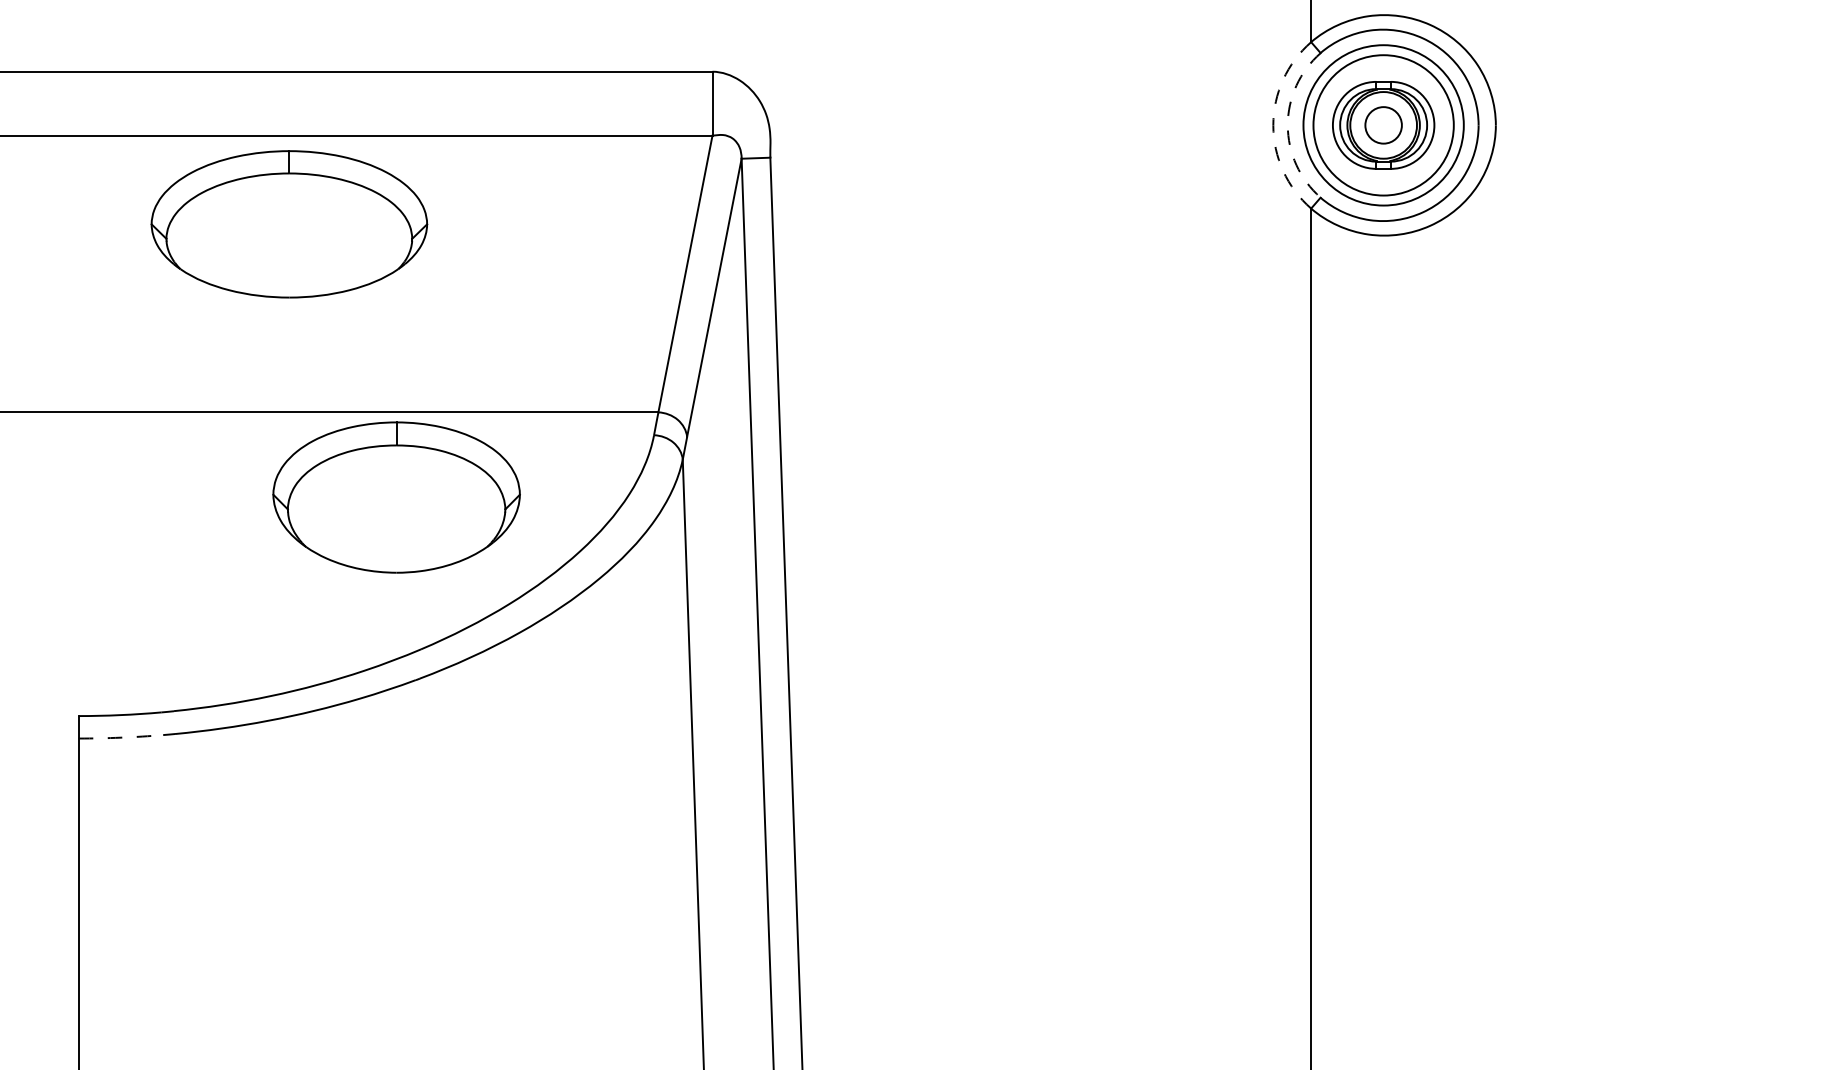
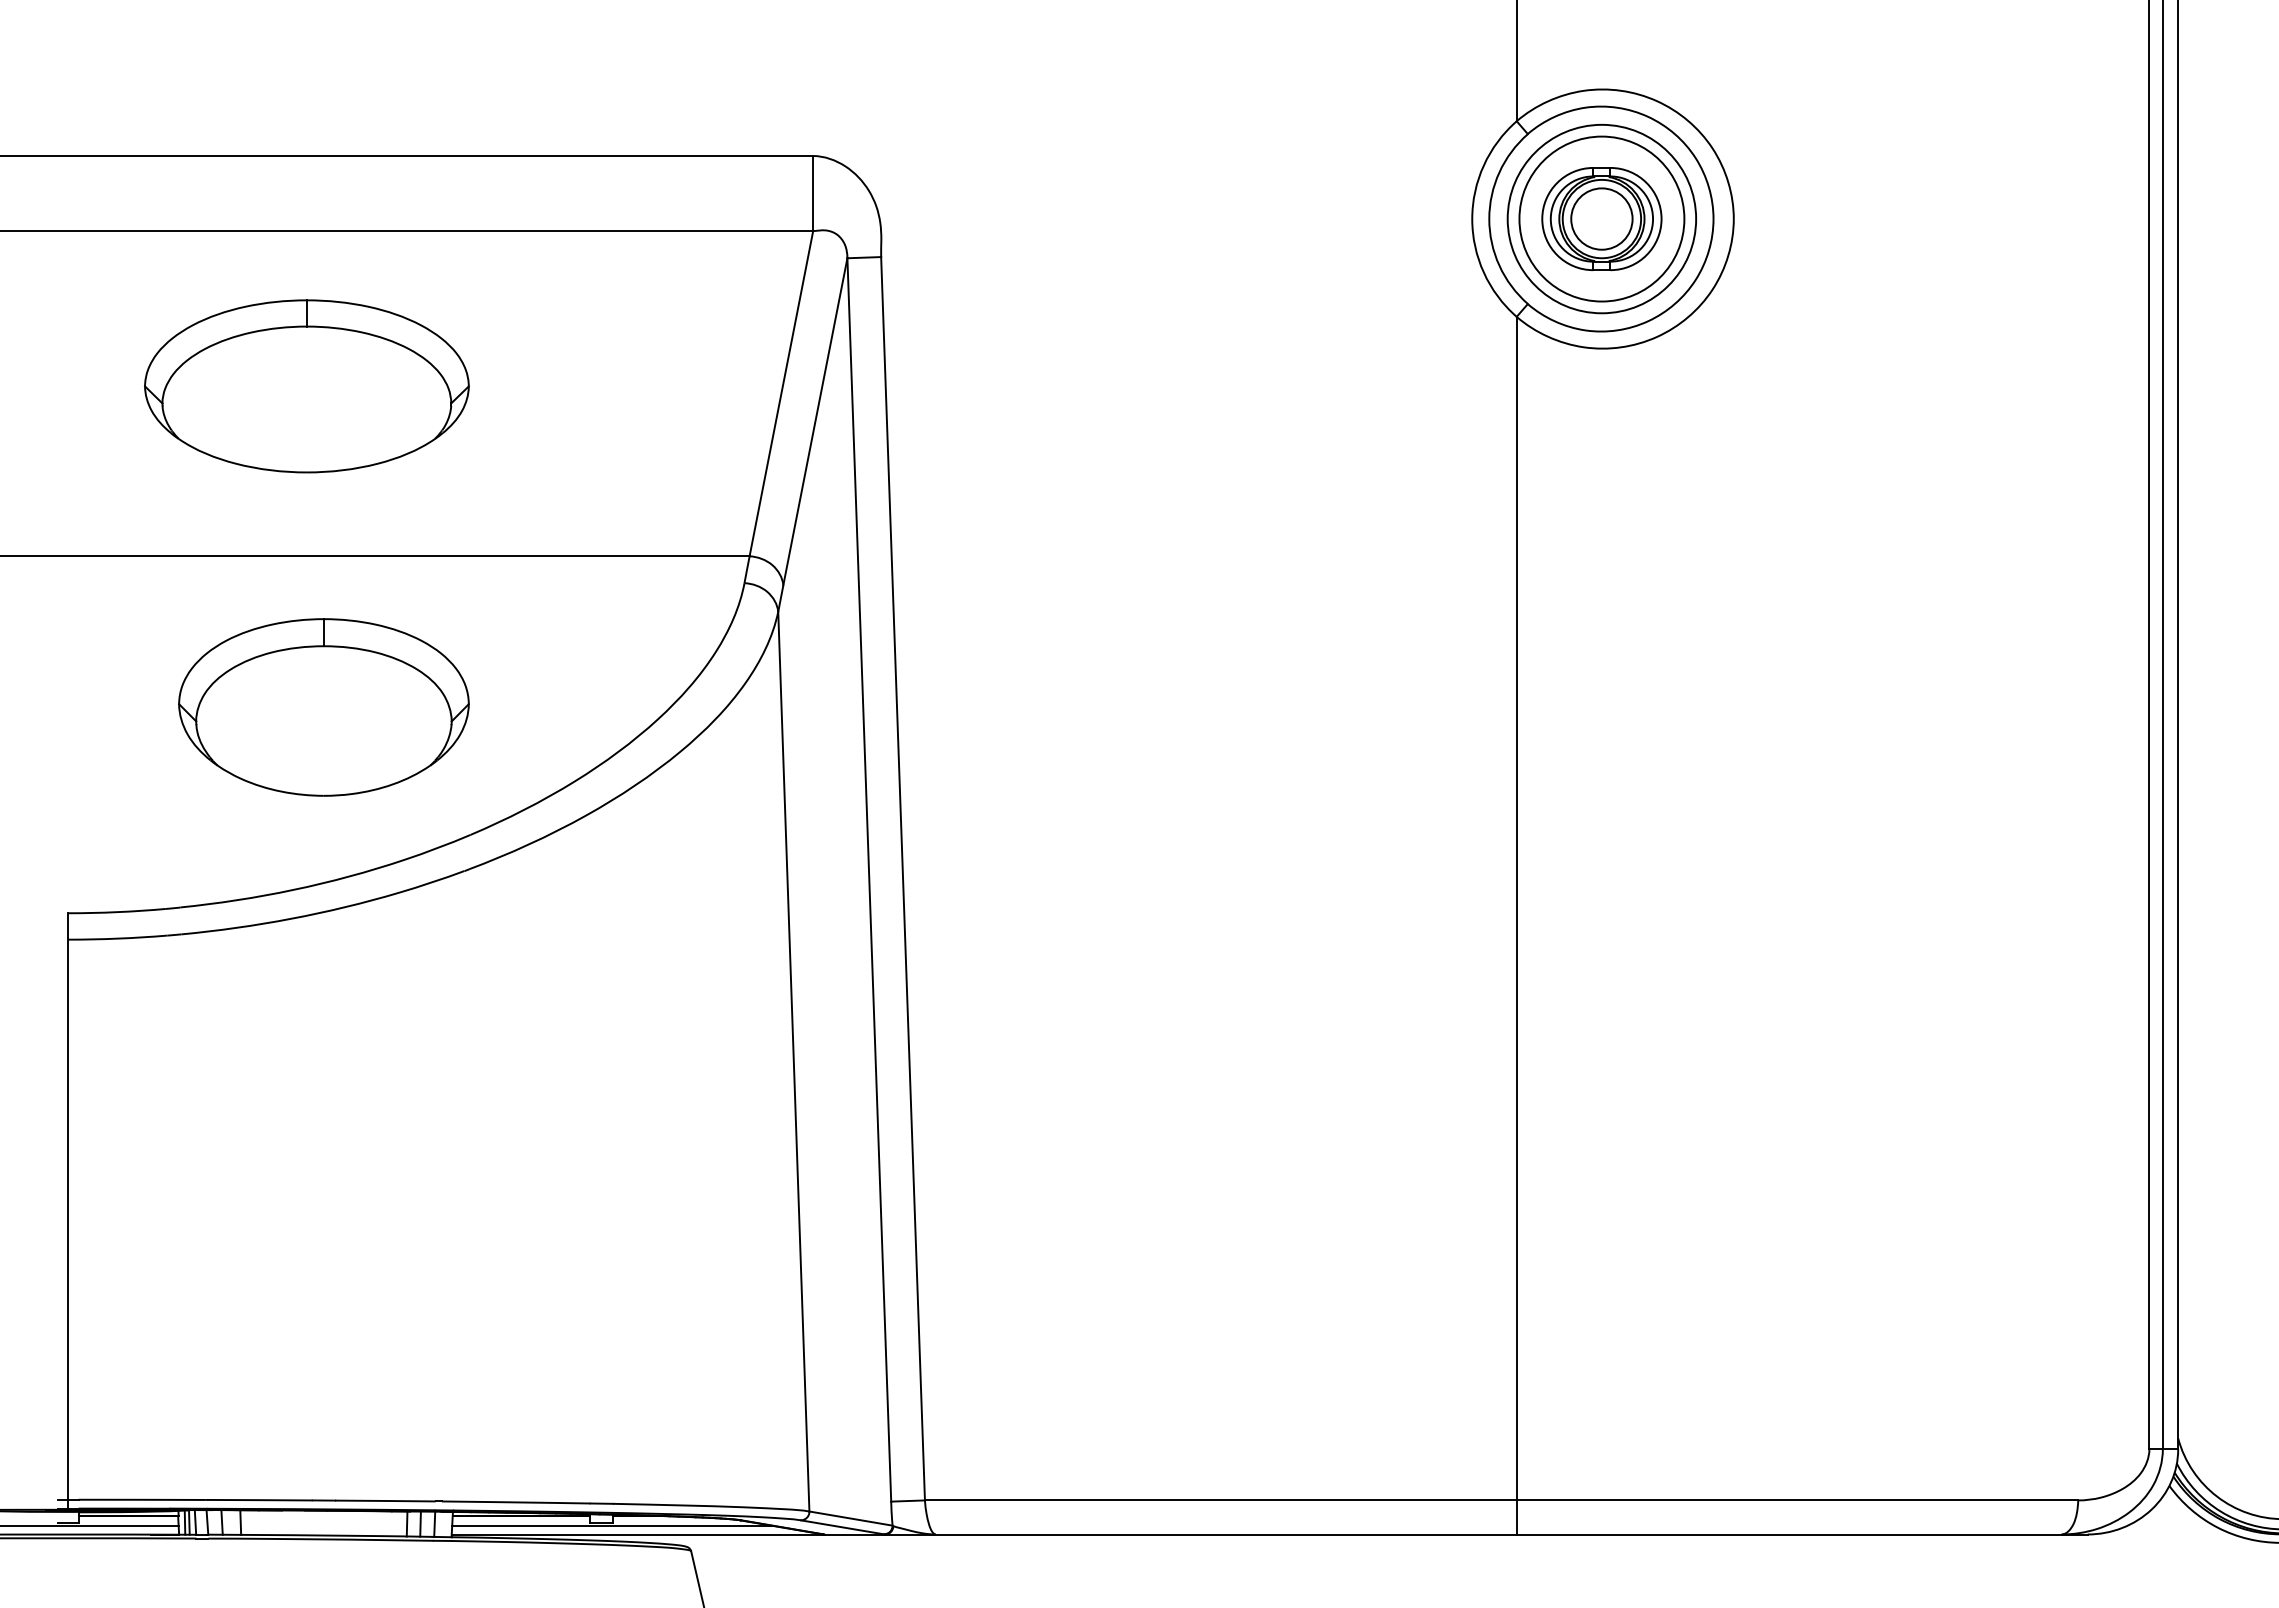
circle: (1383, 124) -> (1601, 218), size x1.43
arc: (1273, 125) -> (1472, 219), dashed -> solid
arc: (1287, 125) -> (1489, 219), dashed -> solid
part: (289, 224) -> (306, 386), moved
part: (396, 497) -> (323, 707), moved
arc: (121, 737) -> (118, 938), dashed -> solid

